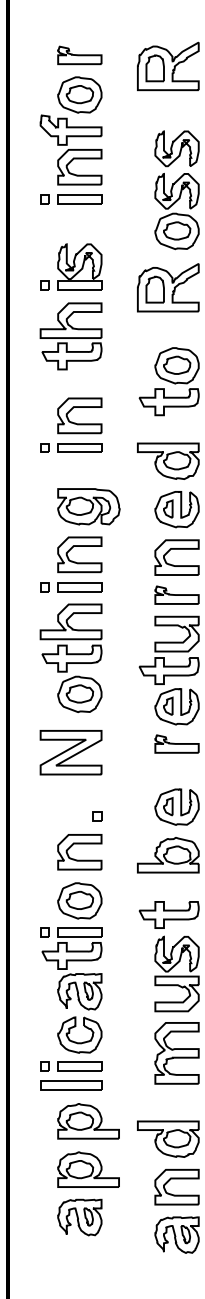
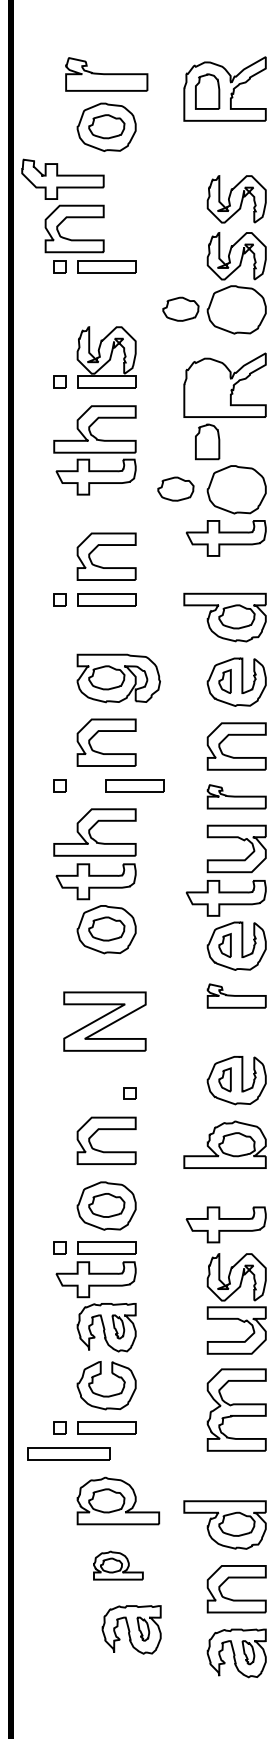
part: (79, 54) -> (106, 73), size x1.4
part: (70, 149) -> (62, 205), moved
part: (176, 230) -> (180, 308), moved
part: (155, 289) -> (207, 441), moved
part: (176, 364) -> (175, 488), moved
part: (79, 586) -> (134, 785), moved
part: (70, 752) -> (104, 1021), moved
part: (70, 1085) -> (68, 1453), moved
part: (88, 1169) -> (118, 1565), size x0.6
part: (79, 1217) -> (131, 1629), moved

